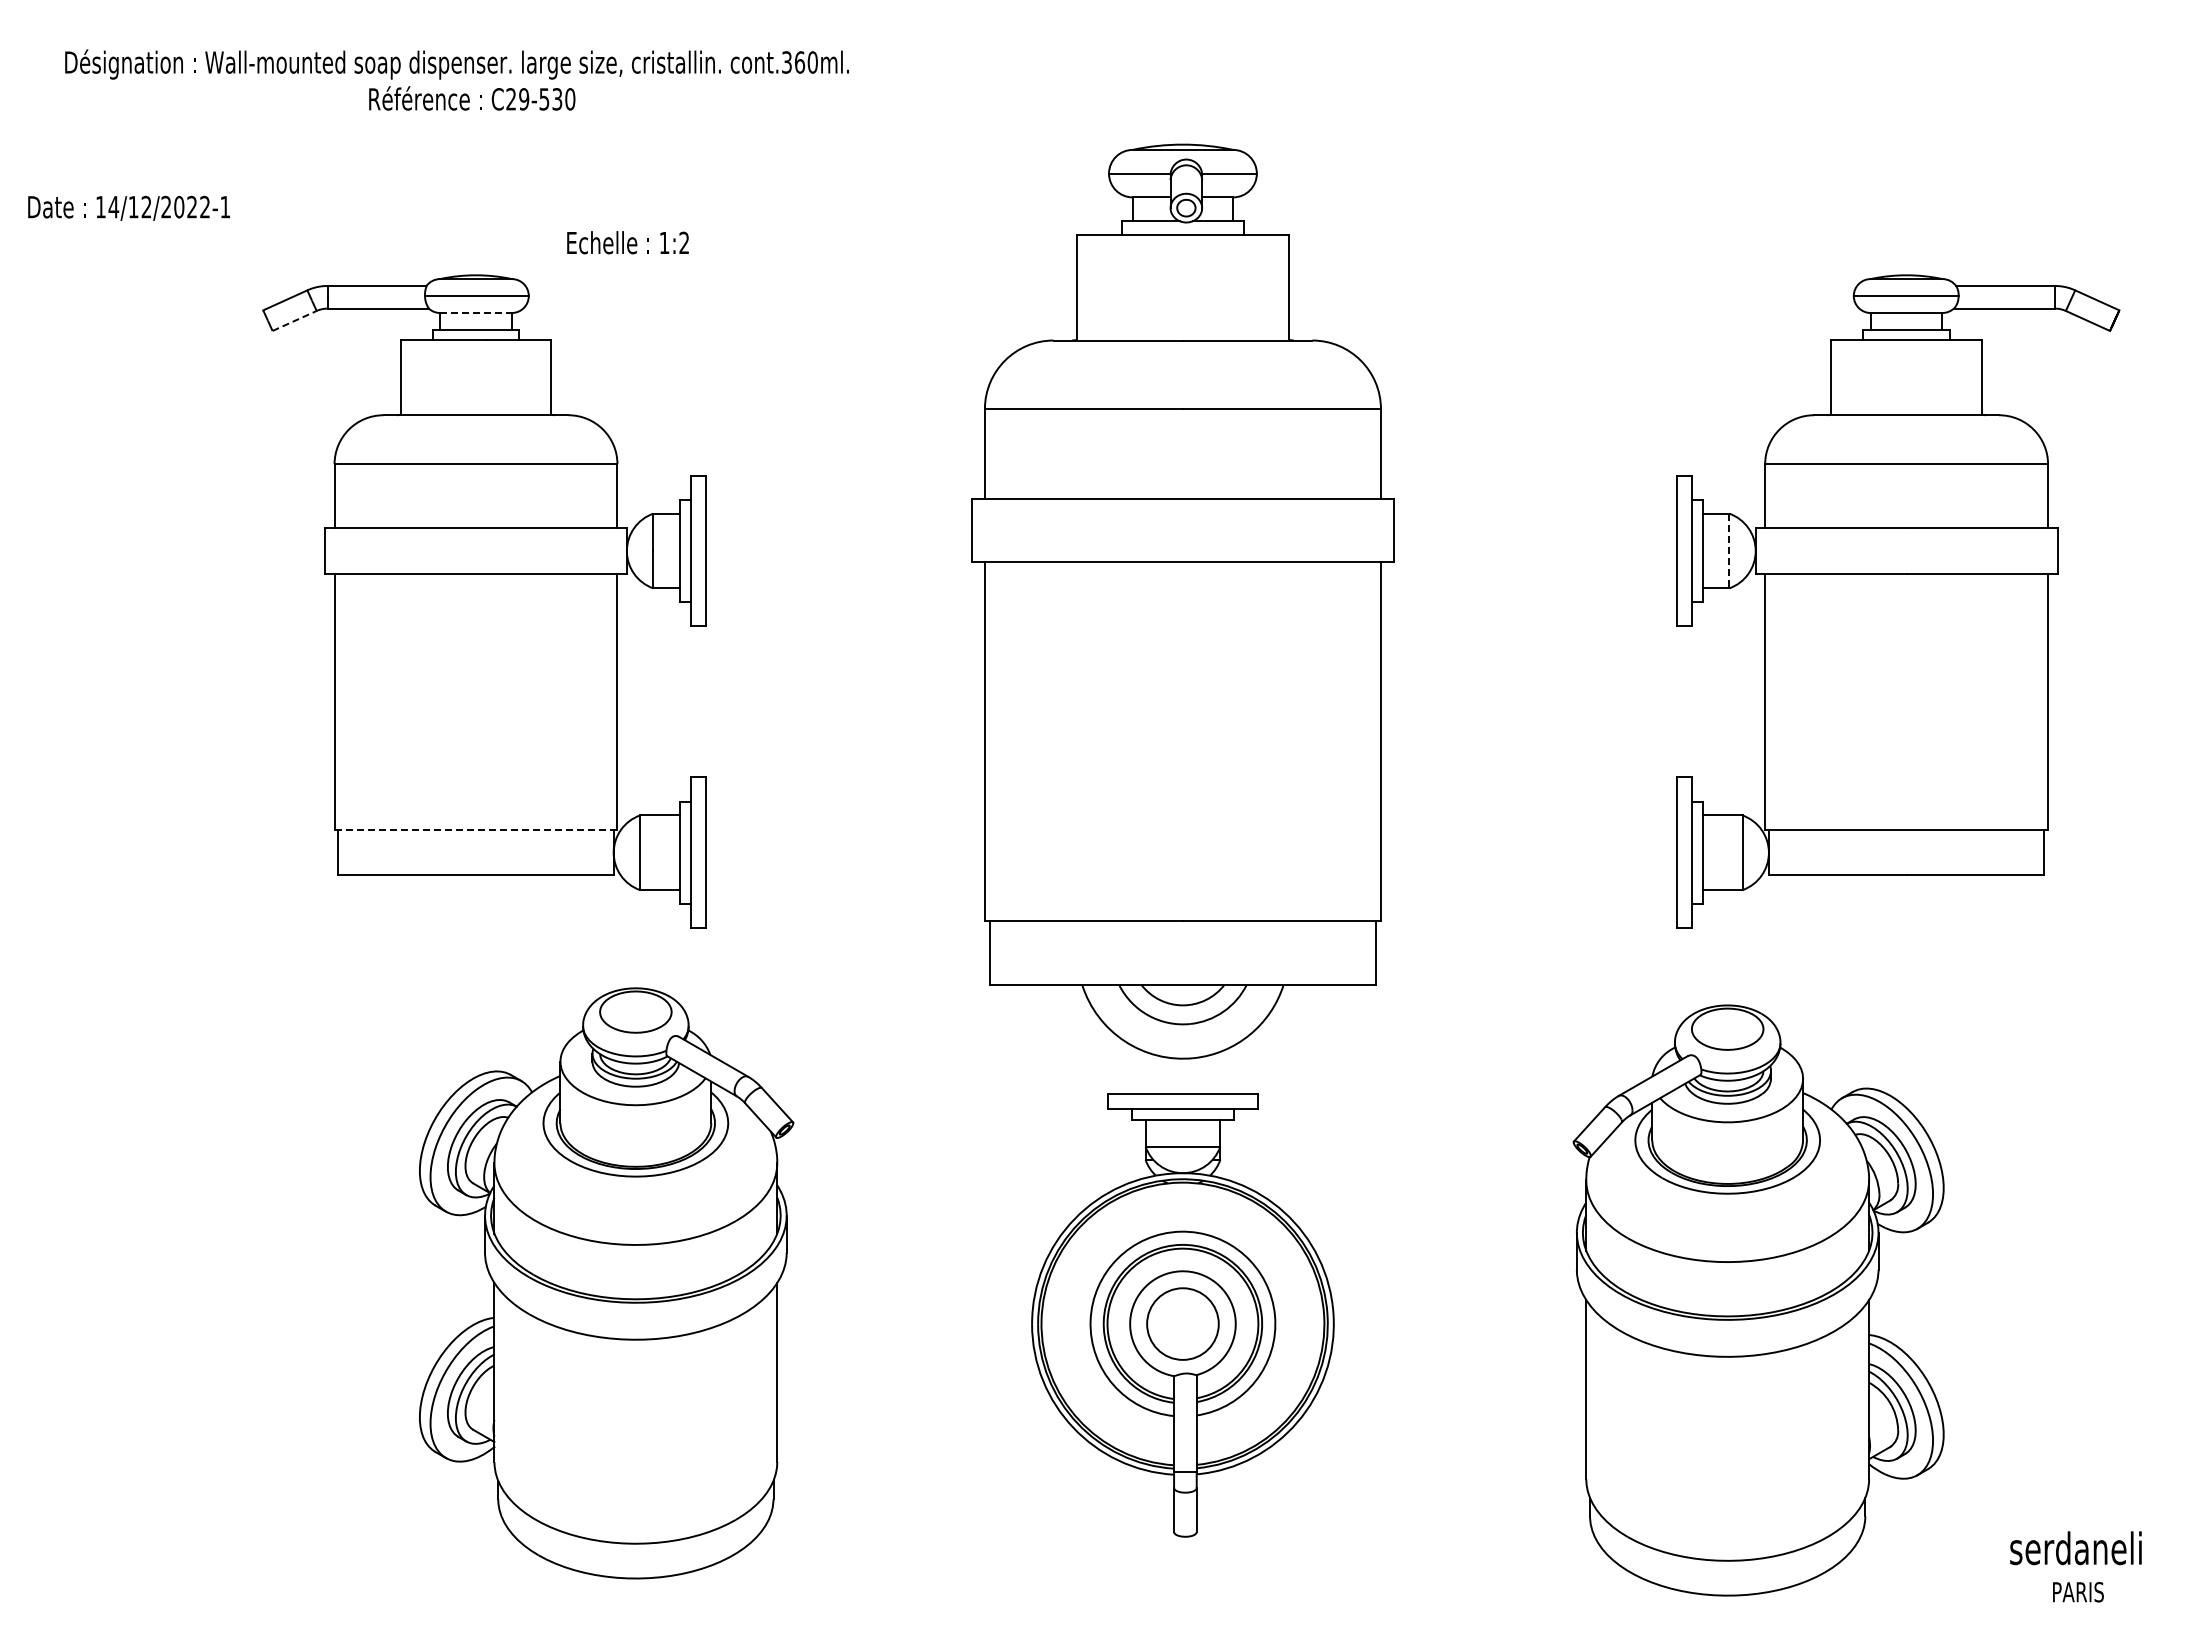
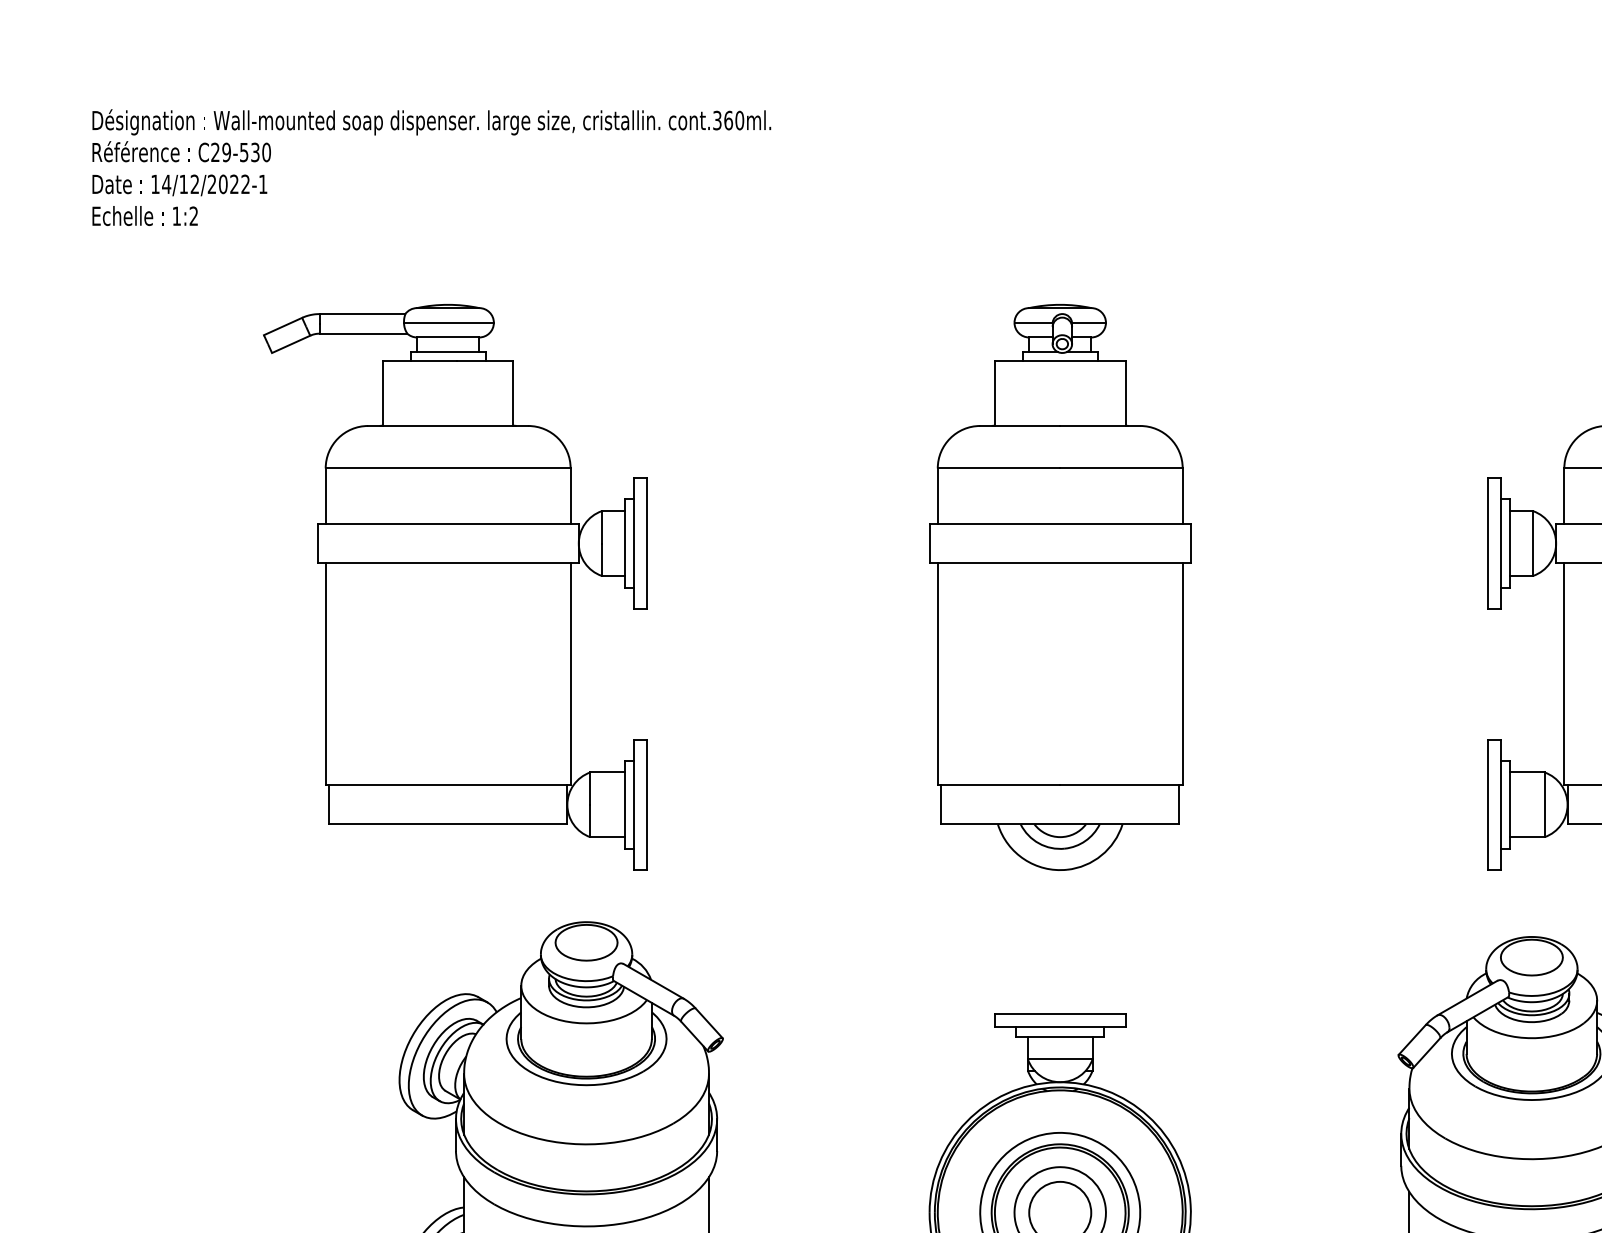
text: (472, 98) -> (181, 151), moved
text: (128, 207) -> (179, 184), moved
text: (627, 242) -> (144, 215), moved
line: (476, 313) -> (448, 337), dashed -> solid
line: (295, 320) -> (291, 343), dashed -> solid
line: (1729, 551) -> (1533, 543), dashed -> solid
part: (1182, 601) -> (1059, 587), size x0.71
line: (476, 830) -> (448, 785), dashed -> solid

